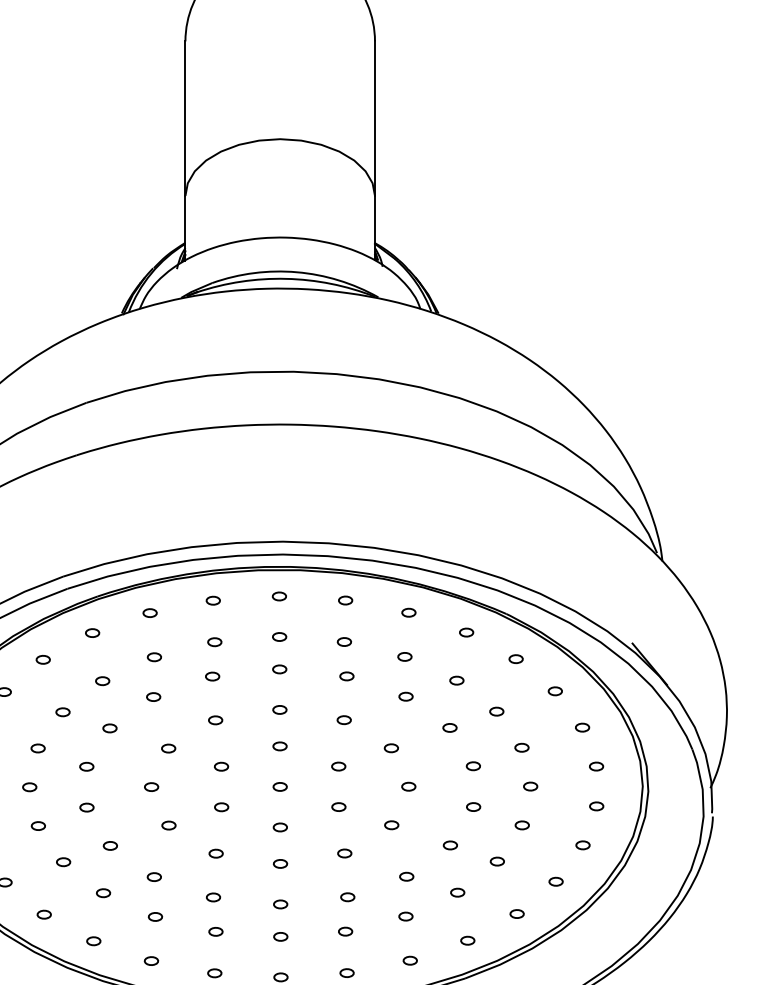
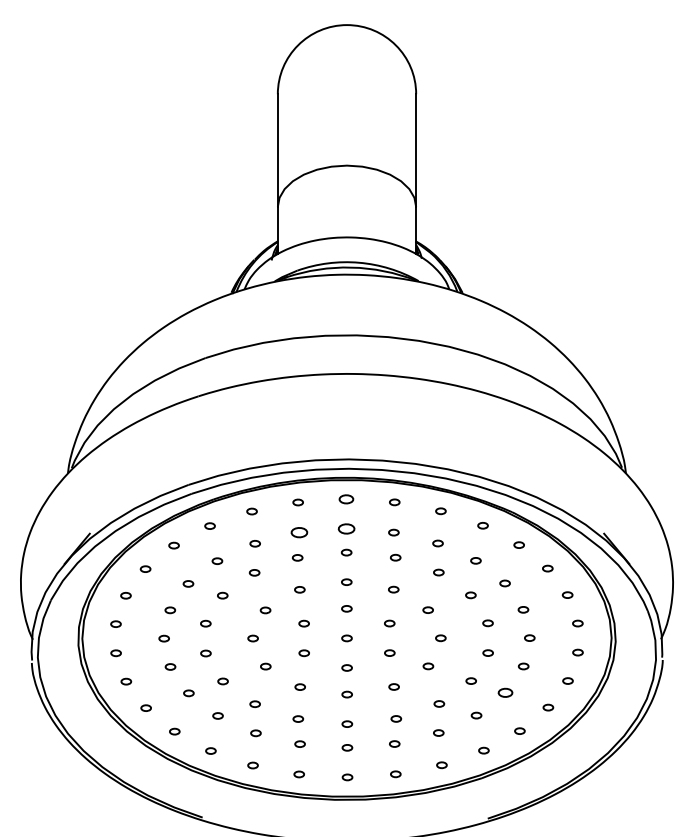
part: (279, 596) -> (346, 499), size x1.4
part: (279, 636) -> (346, 528), size x1.6
part: (213, 641) -> (298, 532), size x1.6
part: (497, 861) -> (505, 692), size x1.4

